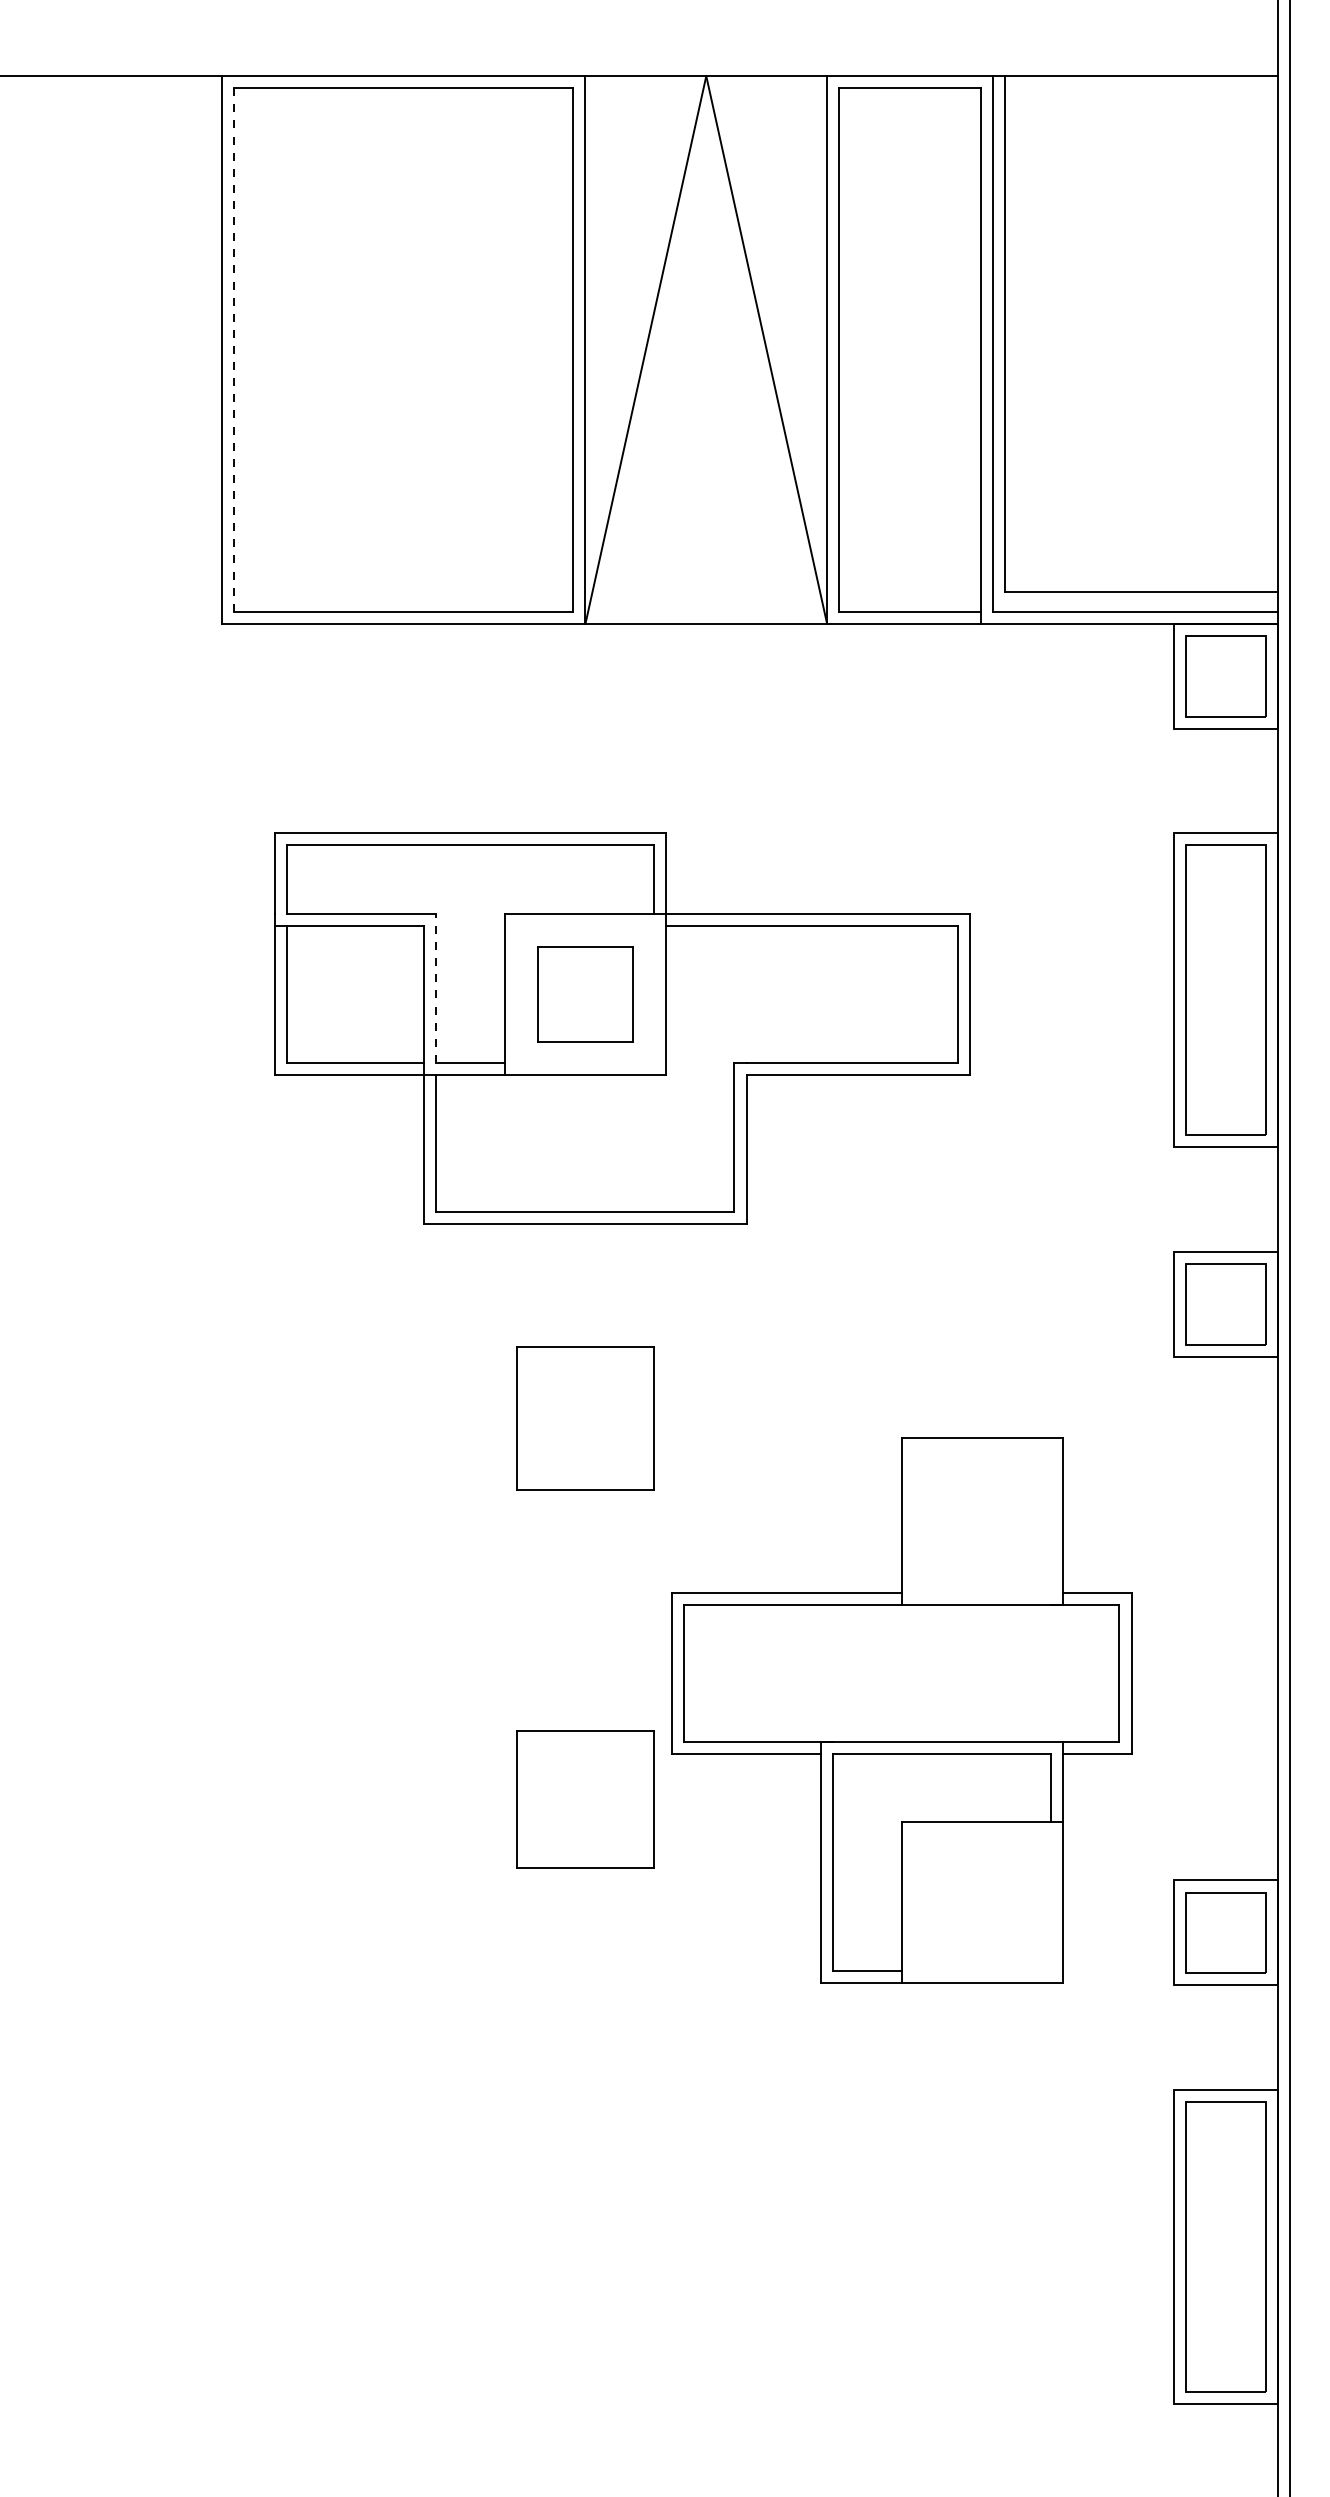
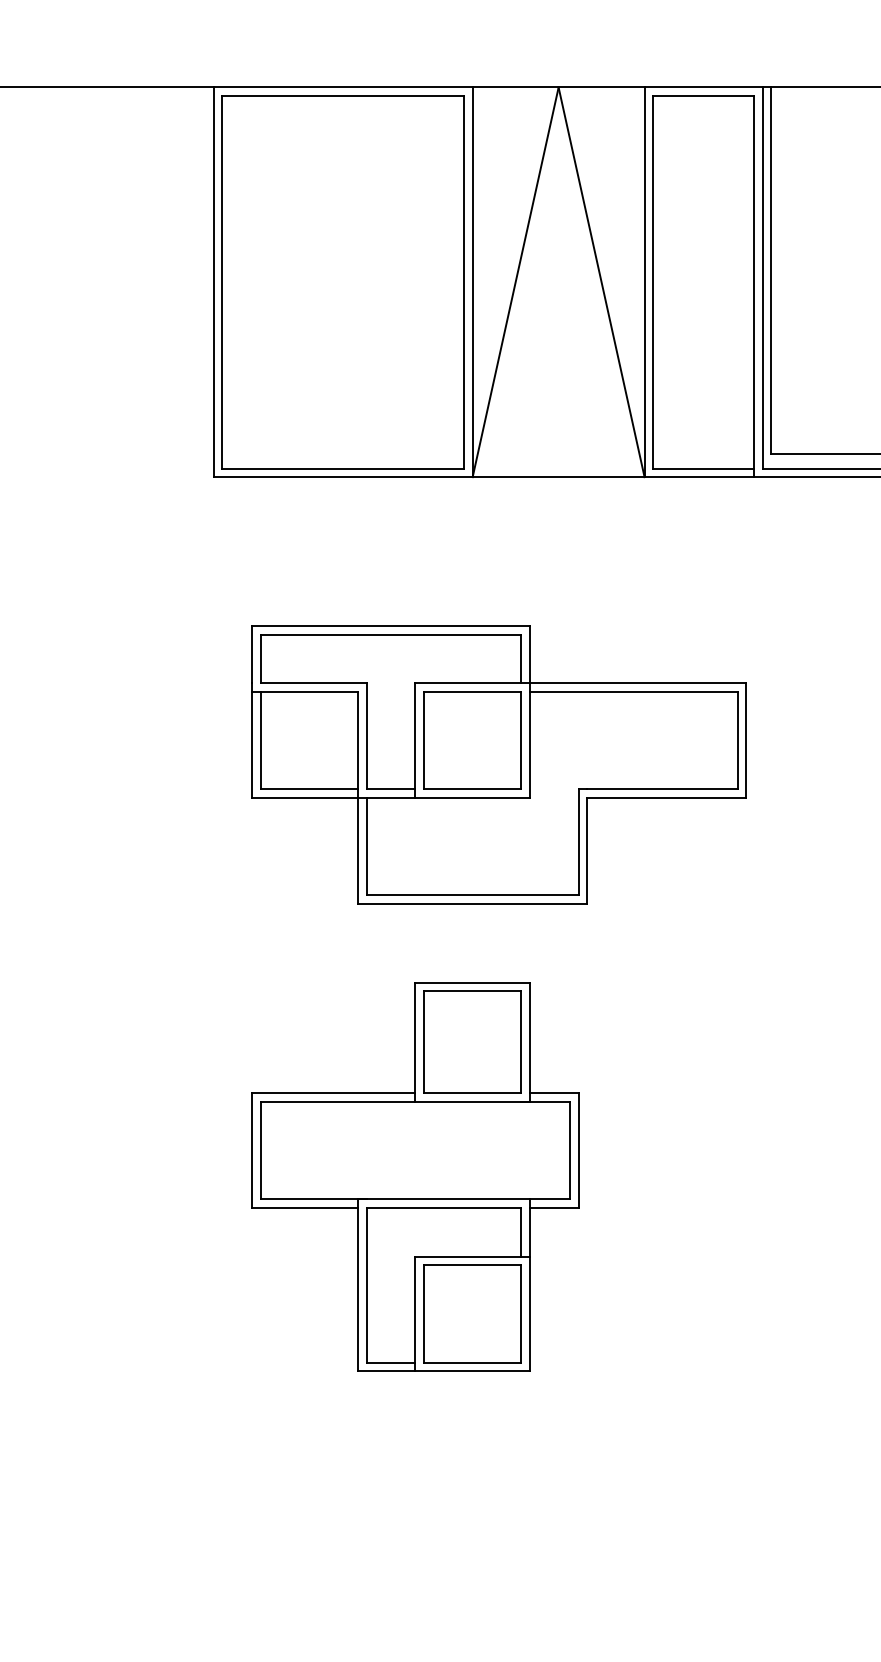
line: (233, 350) -> (222, 282), dashed -> solid
line: (436, 988) -> (366, 736), dashed -> solid
part: (585, 994) -> (472, 740), size x1.43
part: (901, 1710) -> (415, 1176), moved

